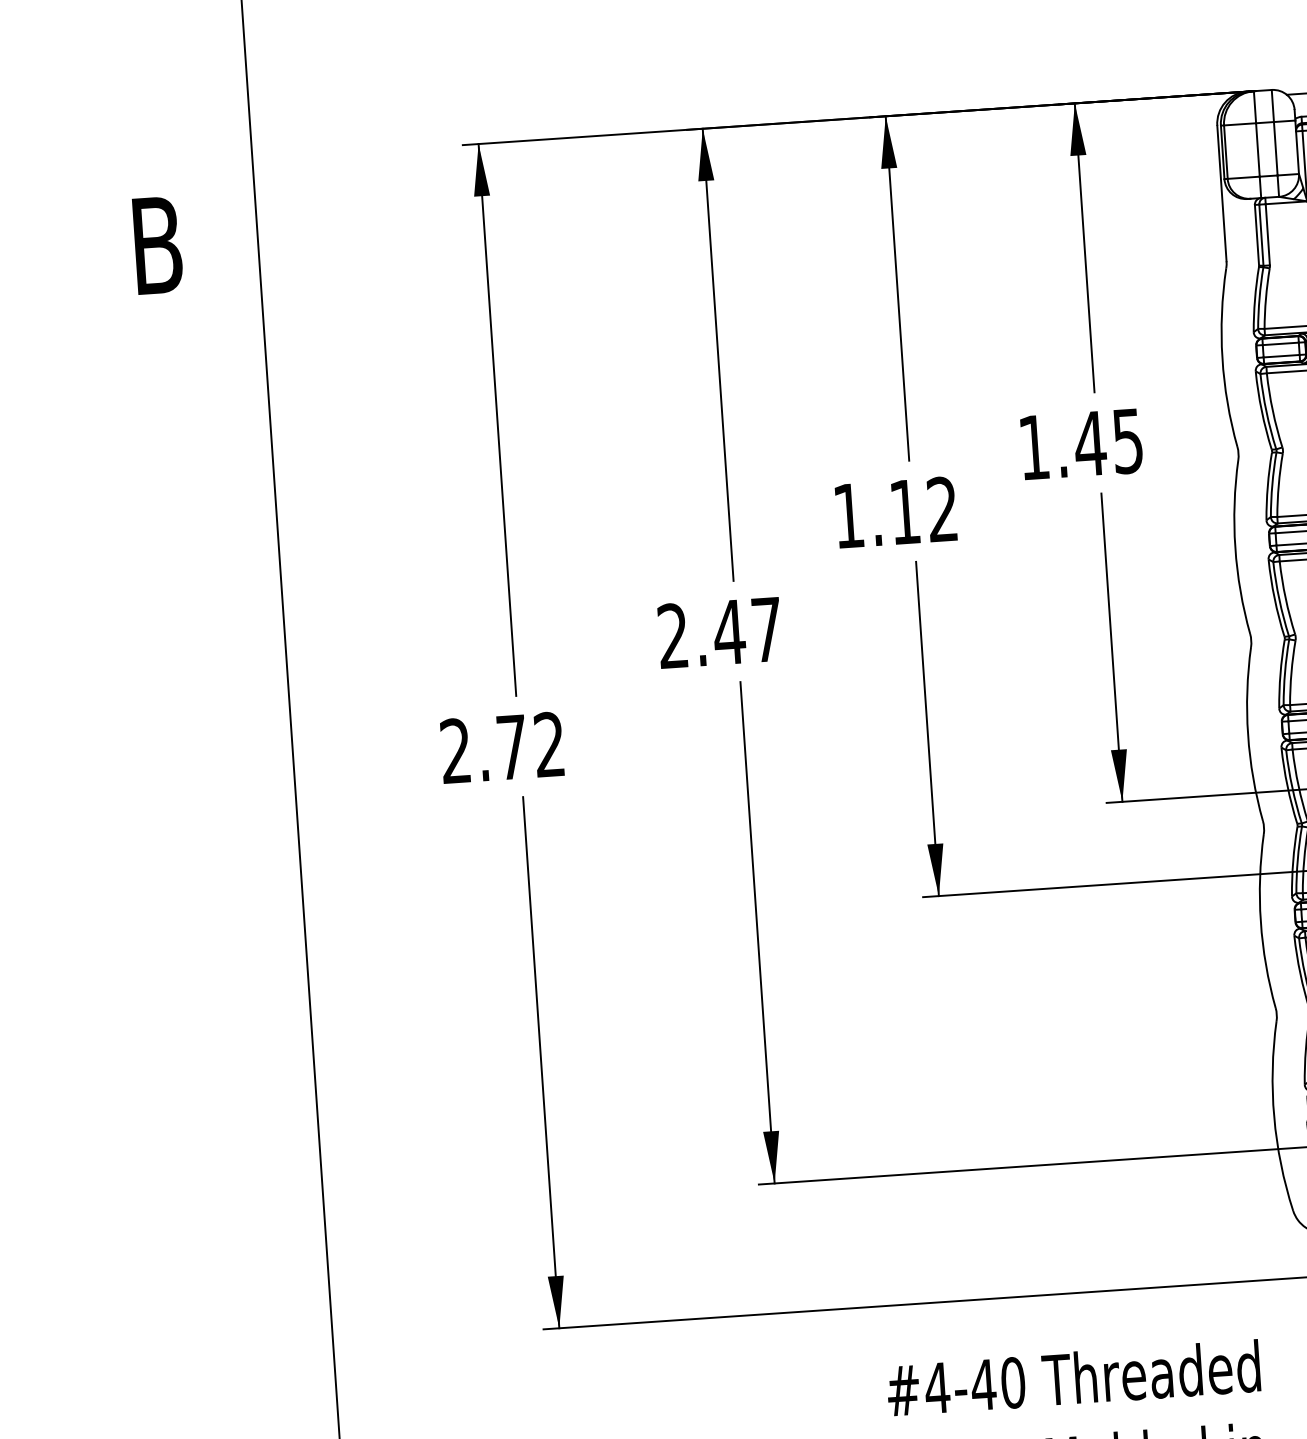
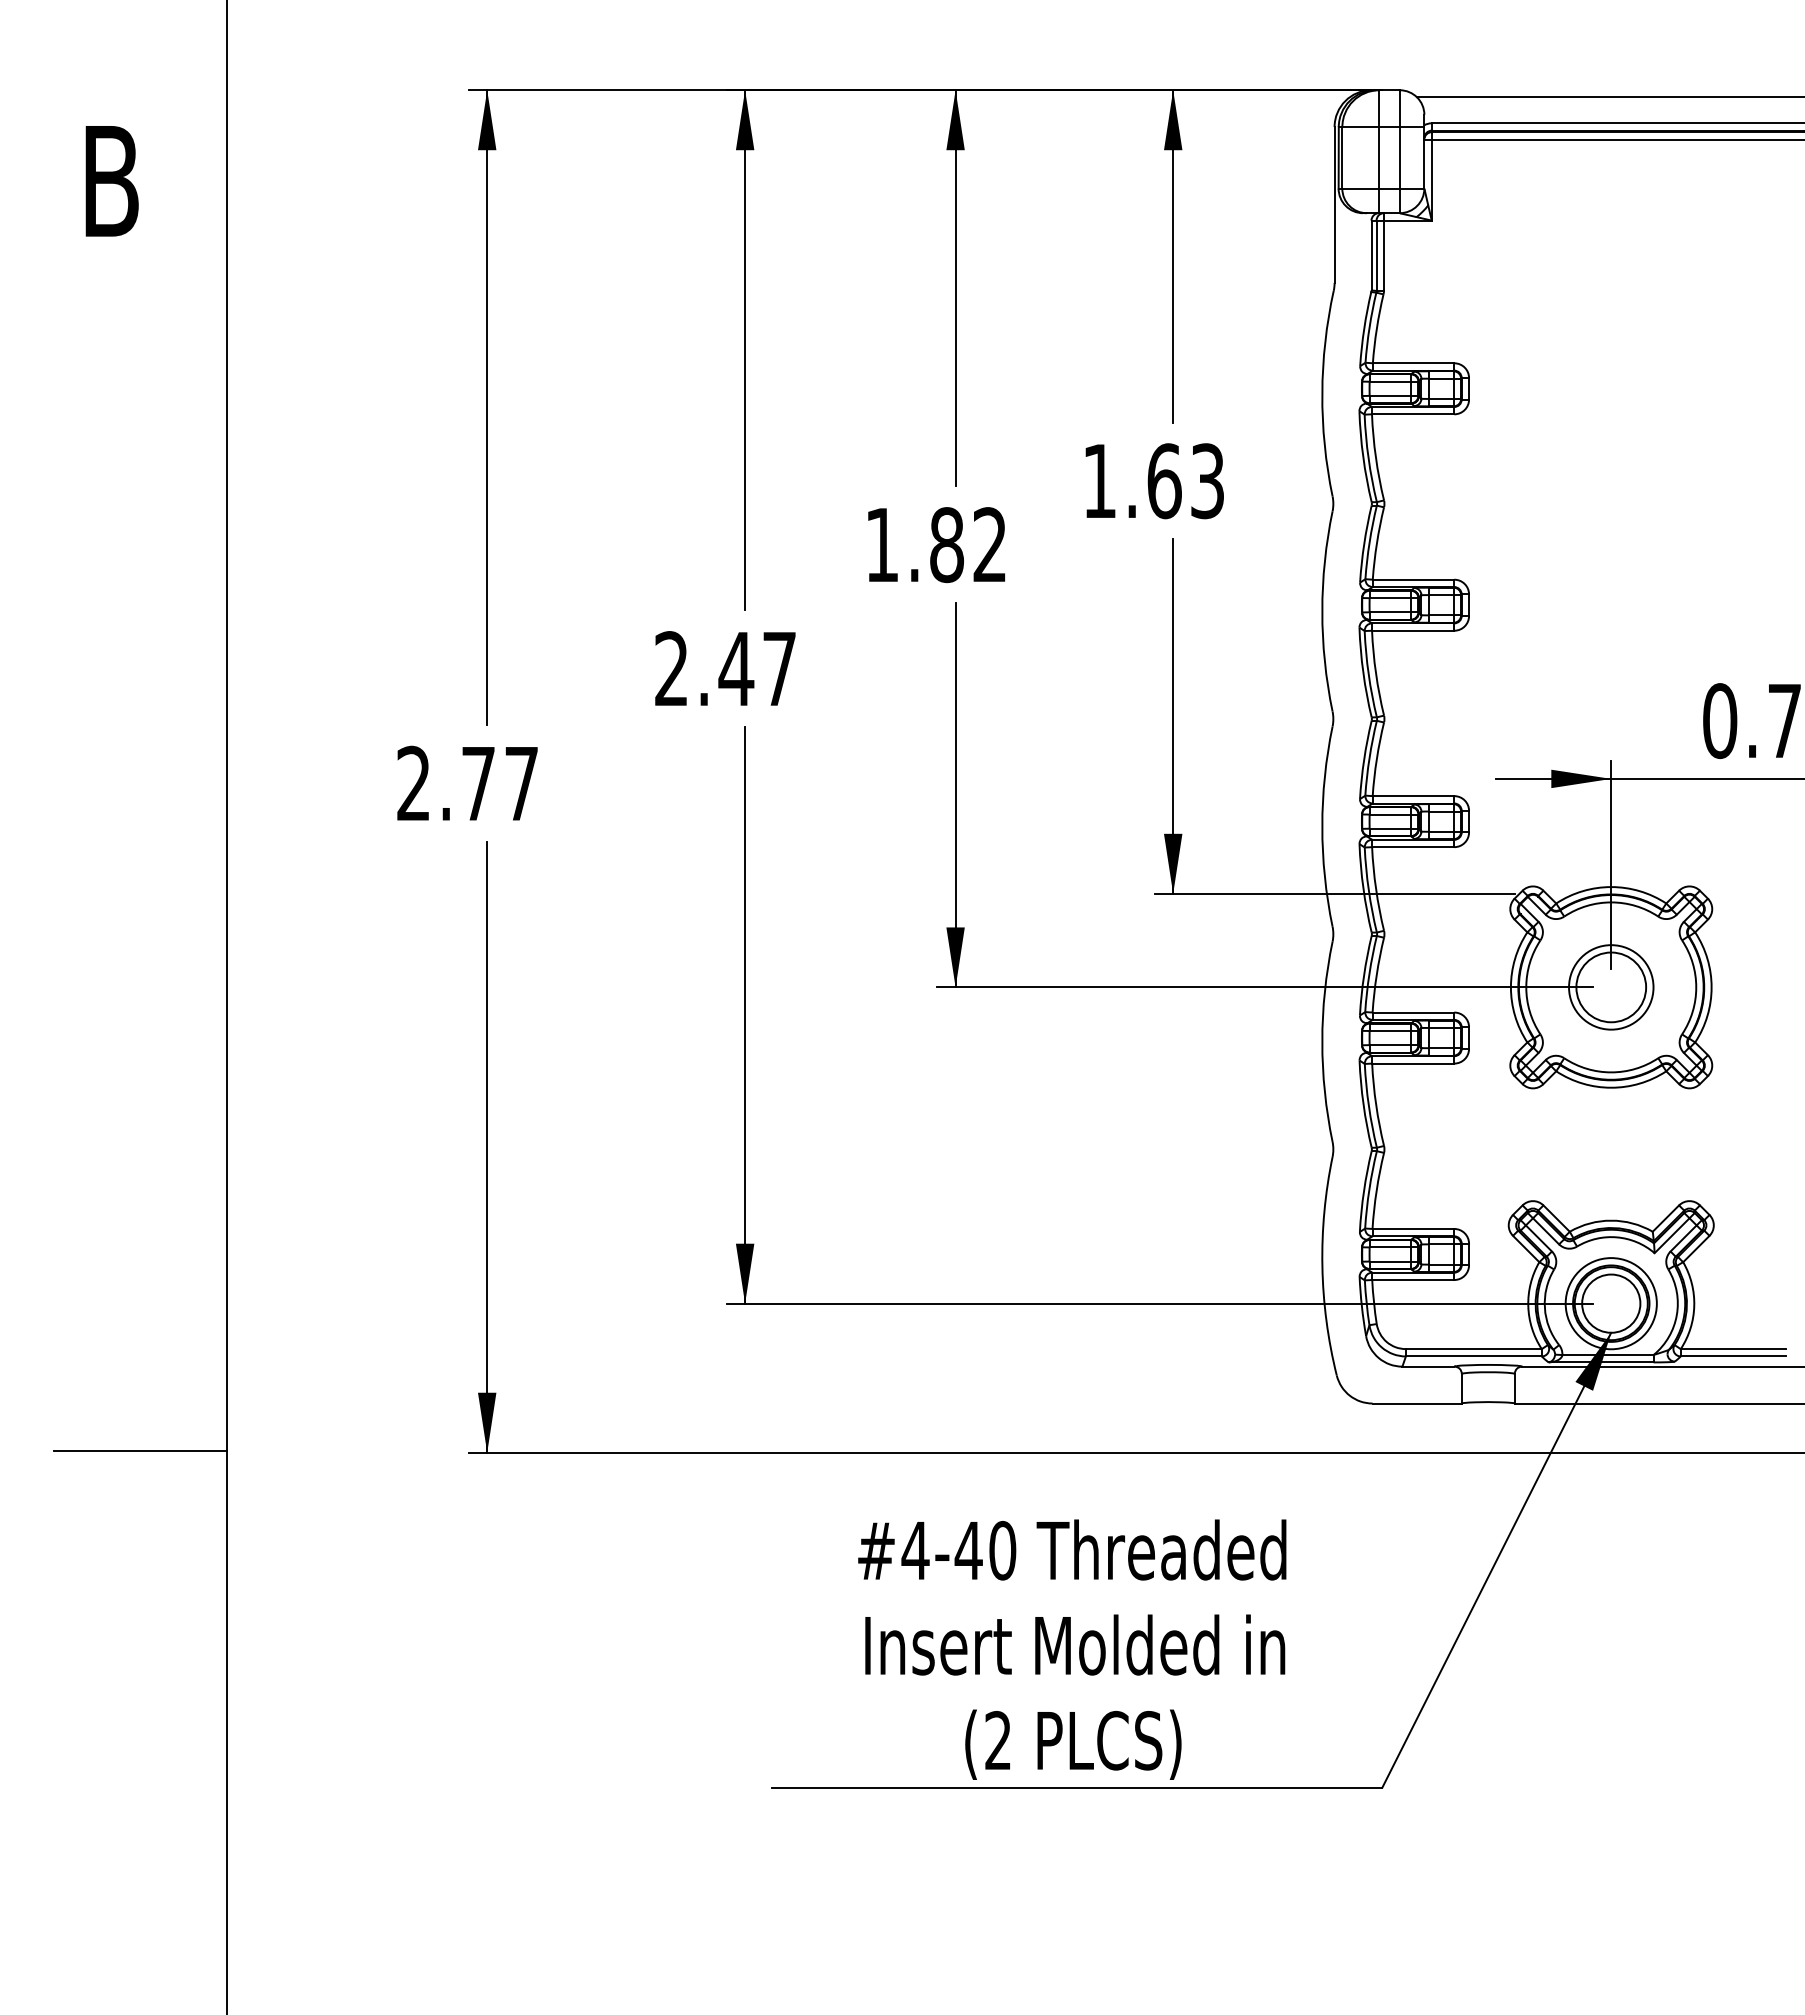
text: (1107, 442) -> (1184, 481), 1.45 -> 1.63
text: (905, 512) -> (947, 545), 1.12 -> 1.82
text: (549, 743) -> (521, 782), 2.72 -> 2.77
line: (257, 1346) -> (140, 1450), added

